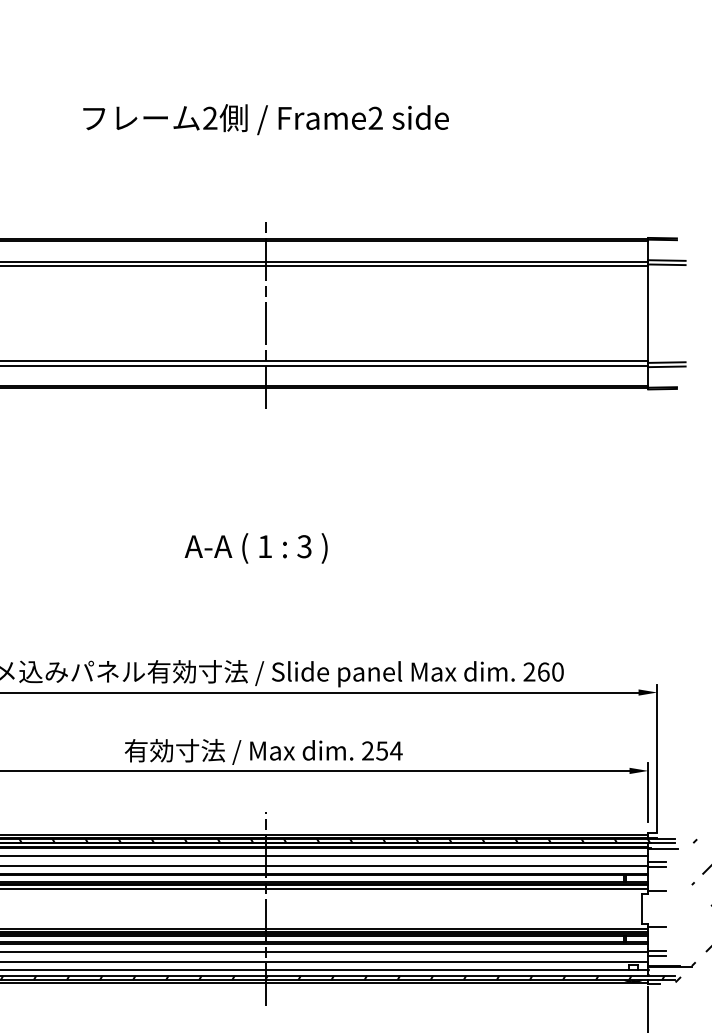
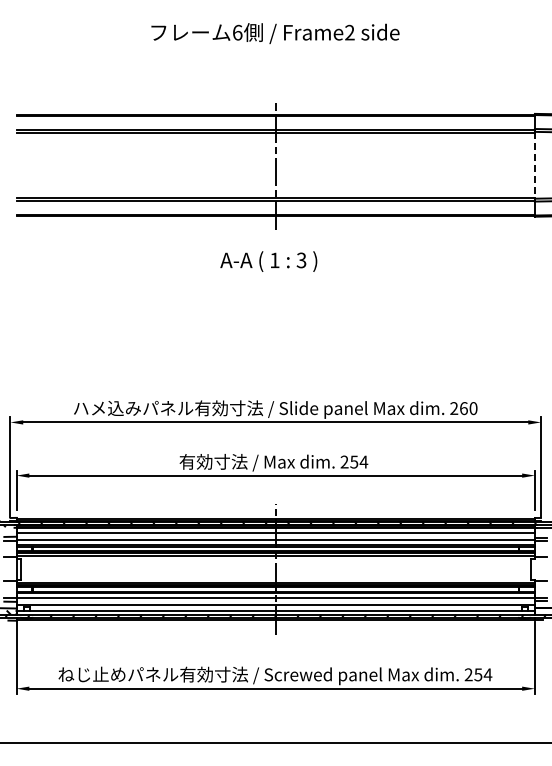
text: (210, 118) -> (237, 32), 2 -> 6
line: (647, 313) -> (534, 165), solid -> dashed
text: (255, 548) -> (268, 261), moved

